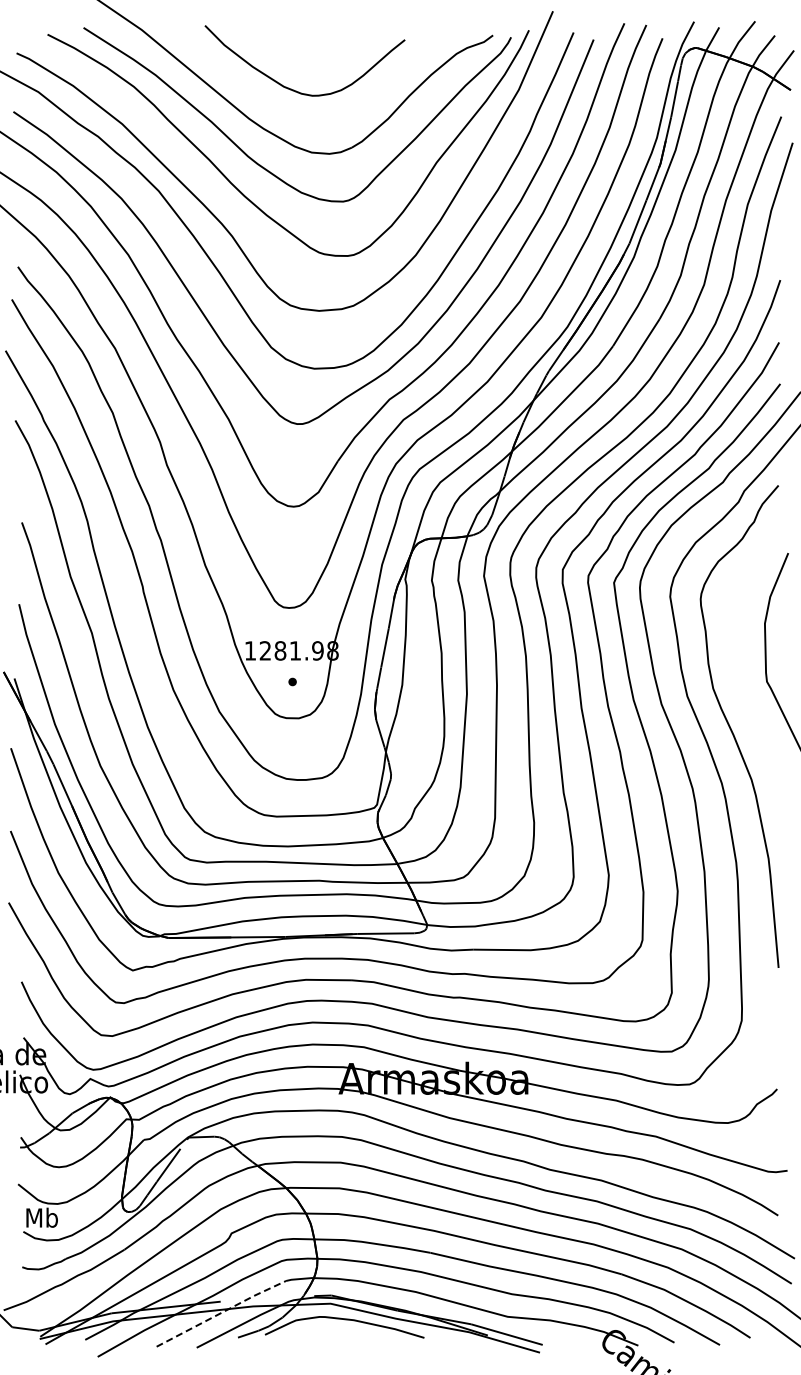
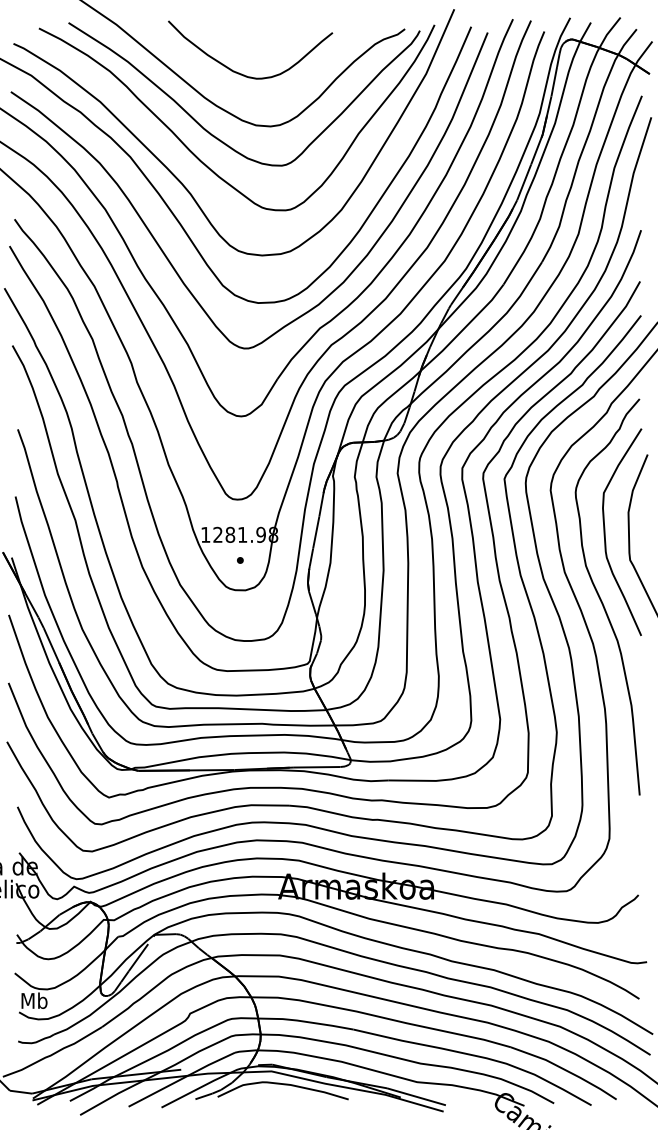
curve: (737, 653) -> (605, 537), added
line: (222, 1312) -> (182, 1078), dashed -> solid

